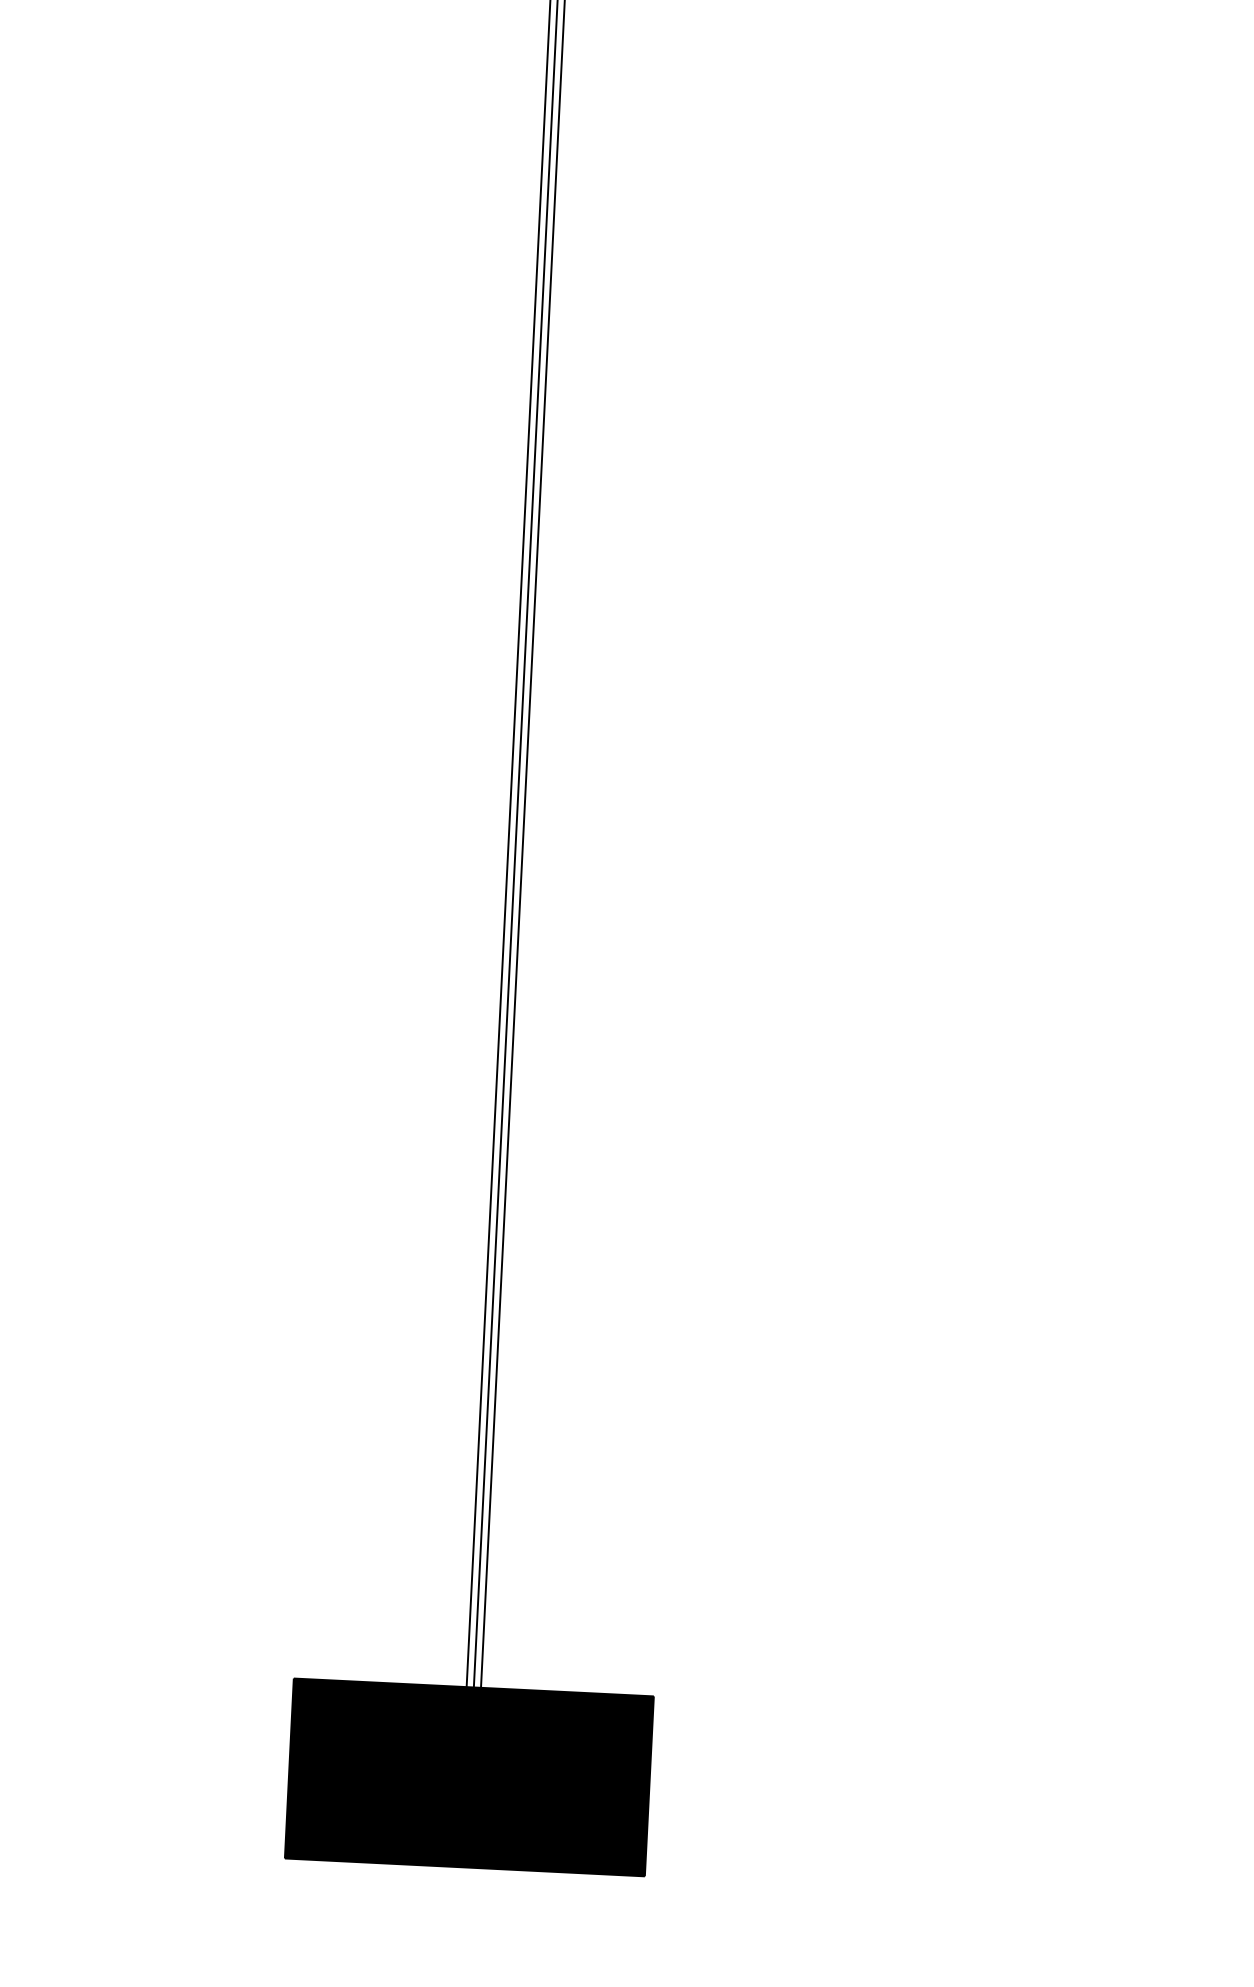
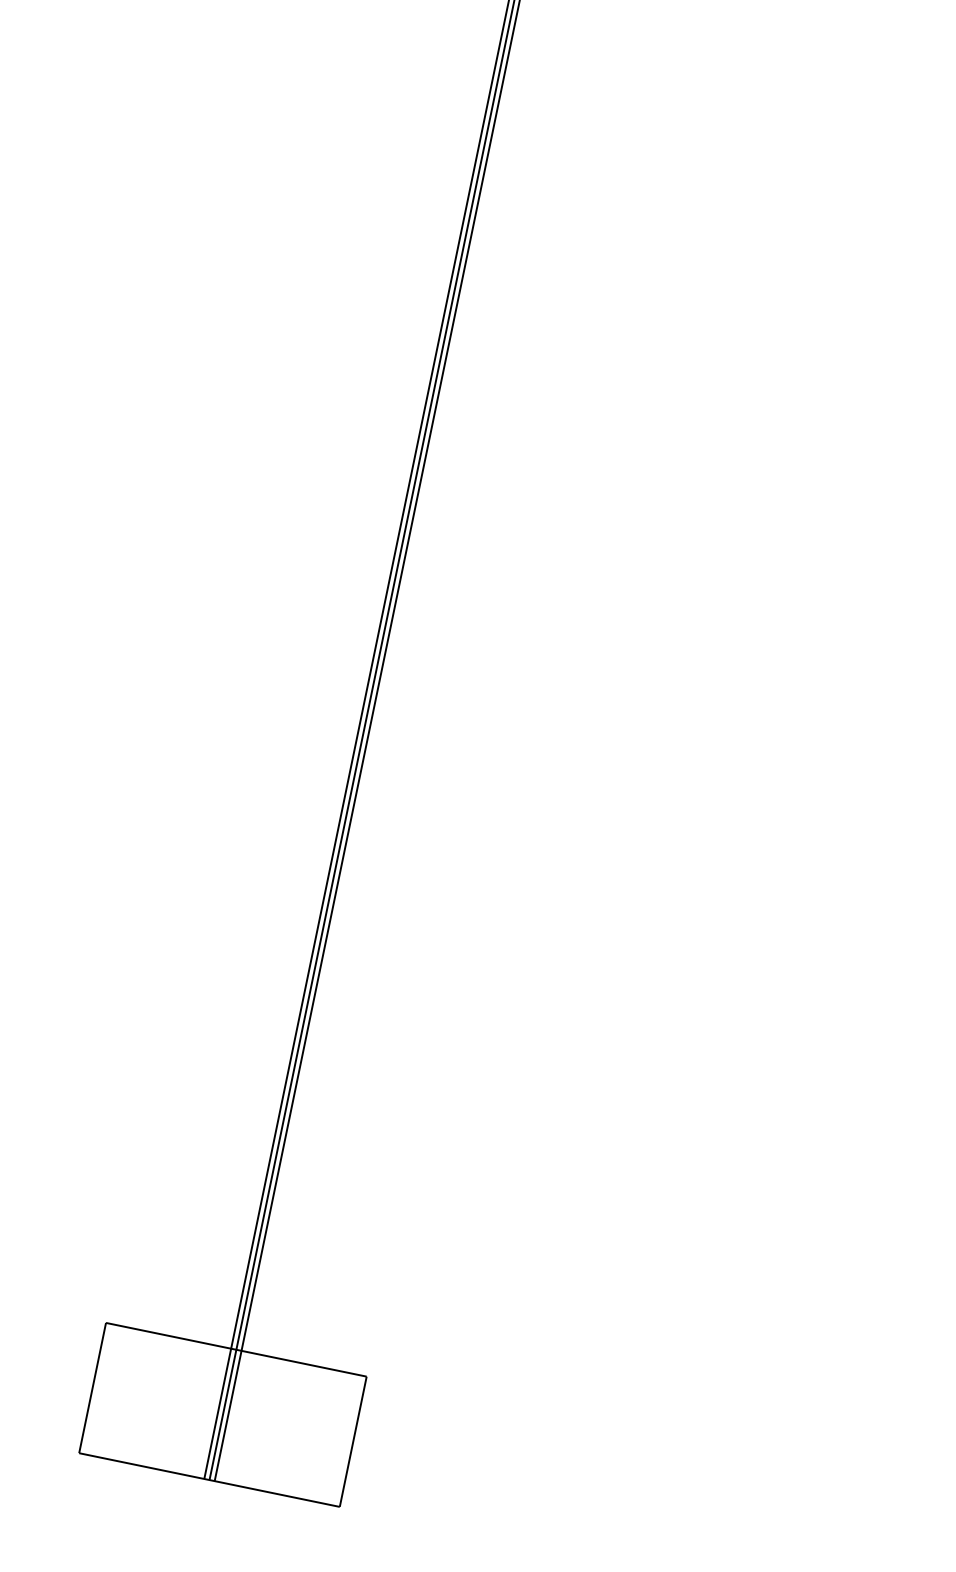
fill: (468, 1776) -> (222, 1414), removed

